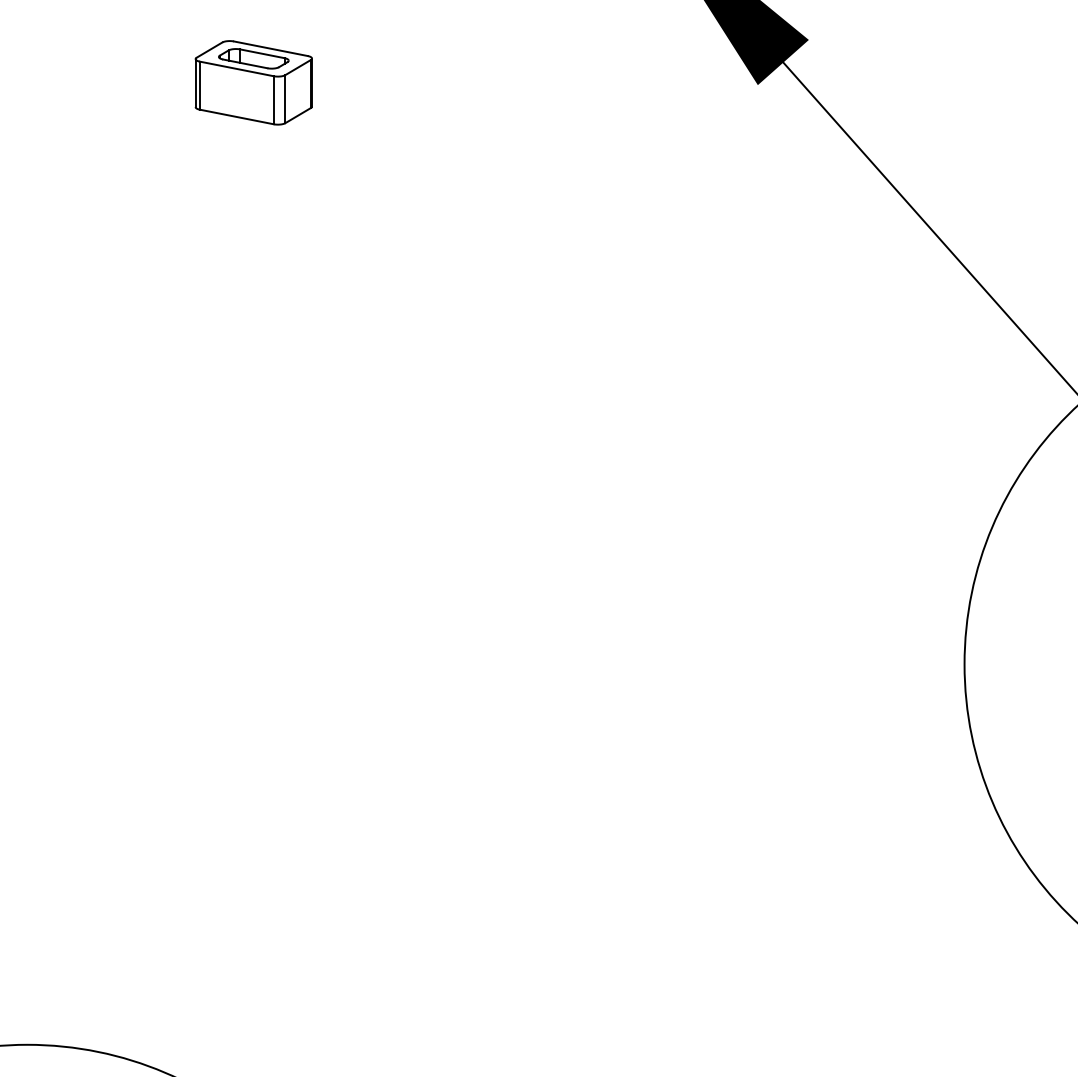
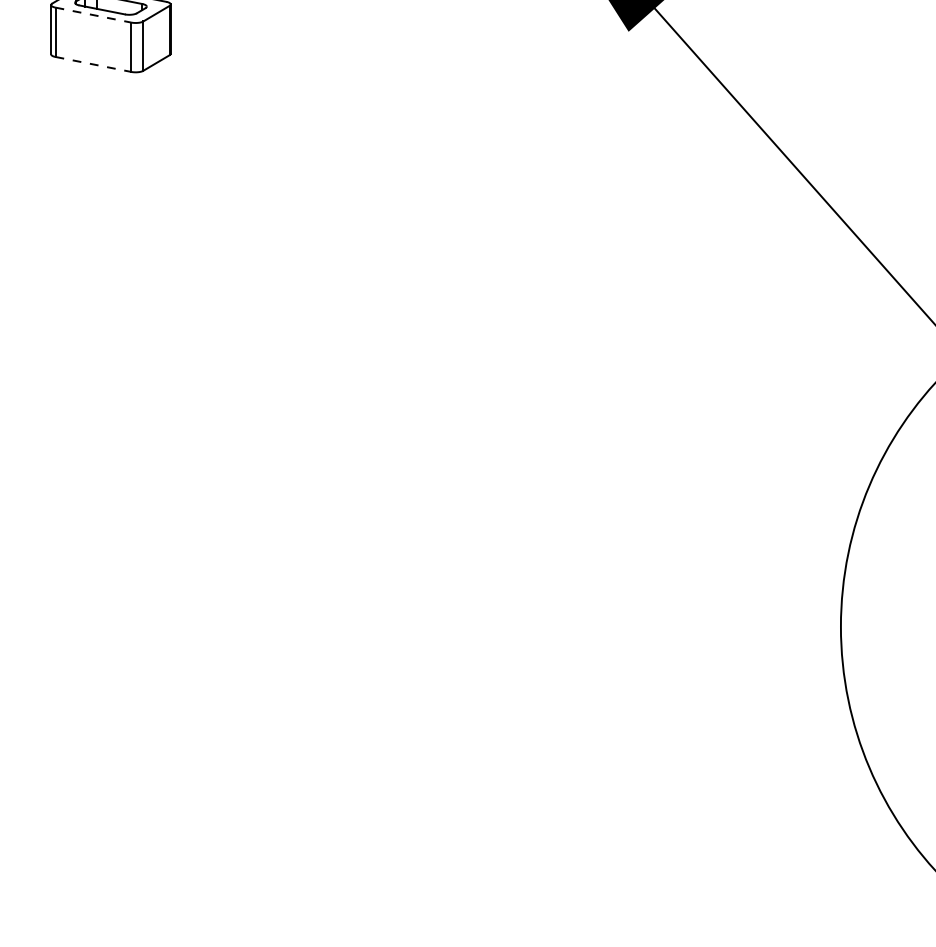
line: (236, 68) -> (93, 14), solid -> dashed
line: (236, 116) -> (93, 63), solid -> dashed

